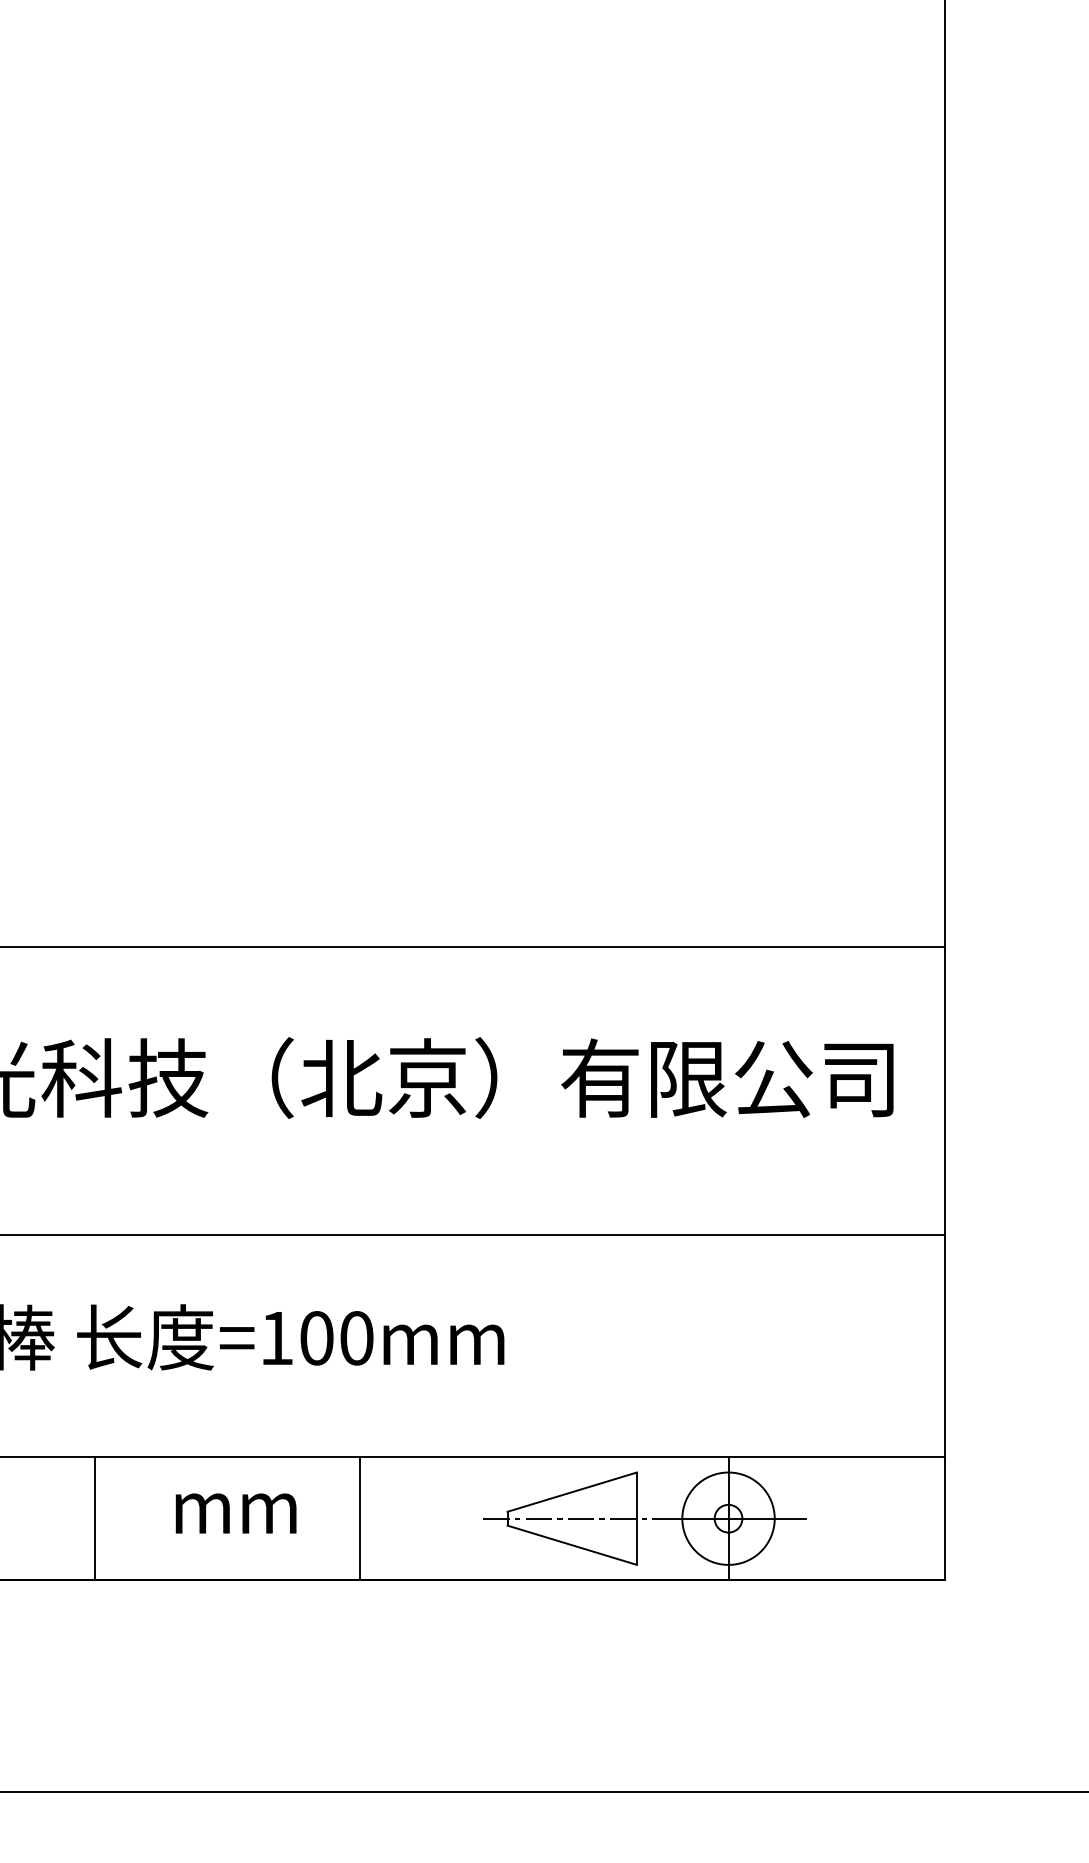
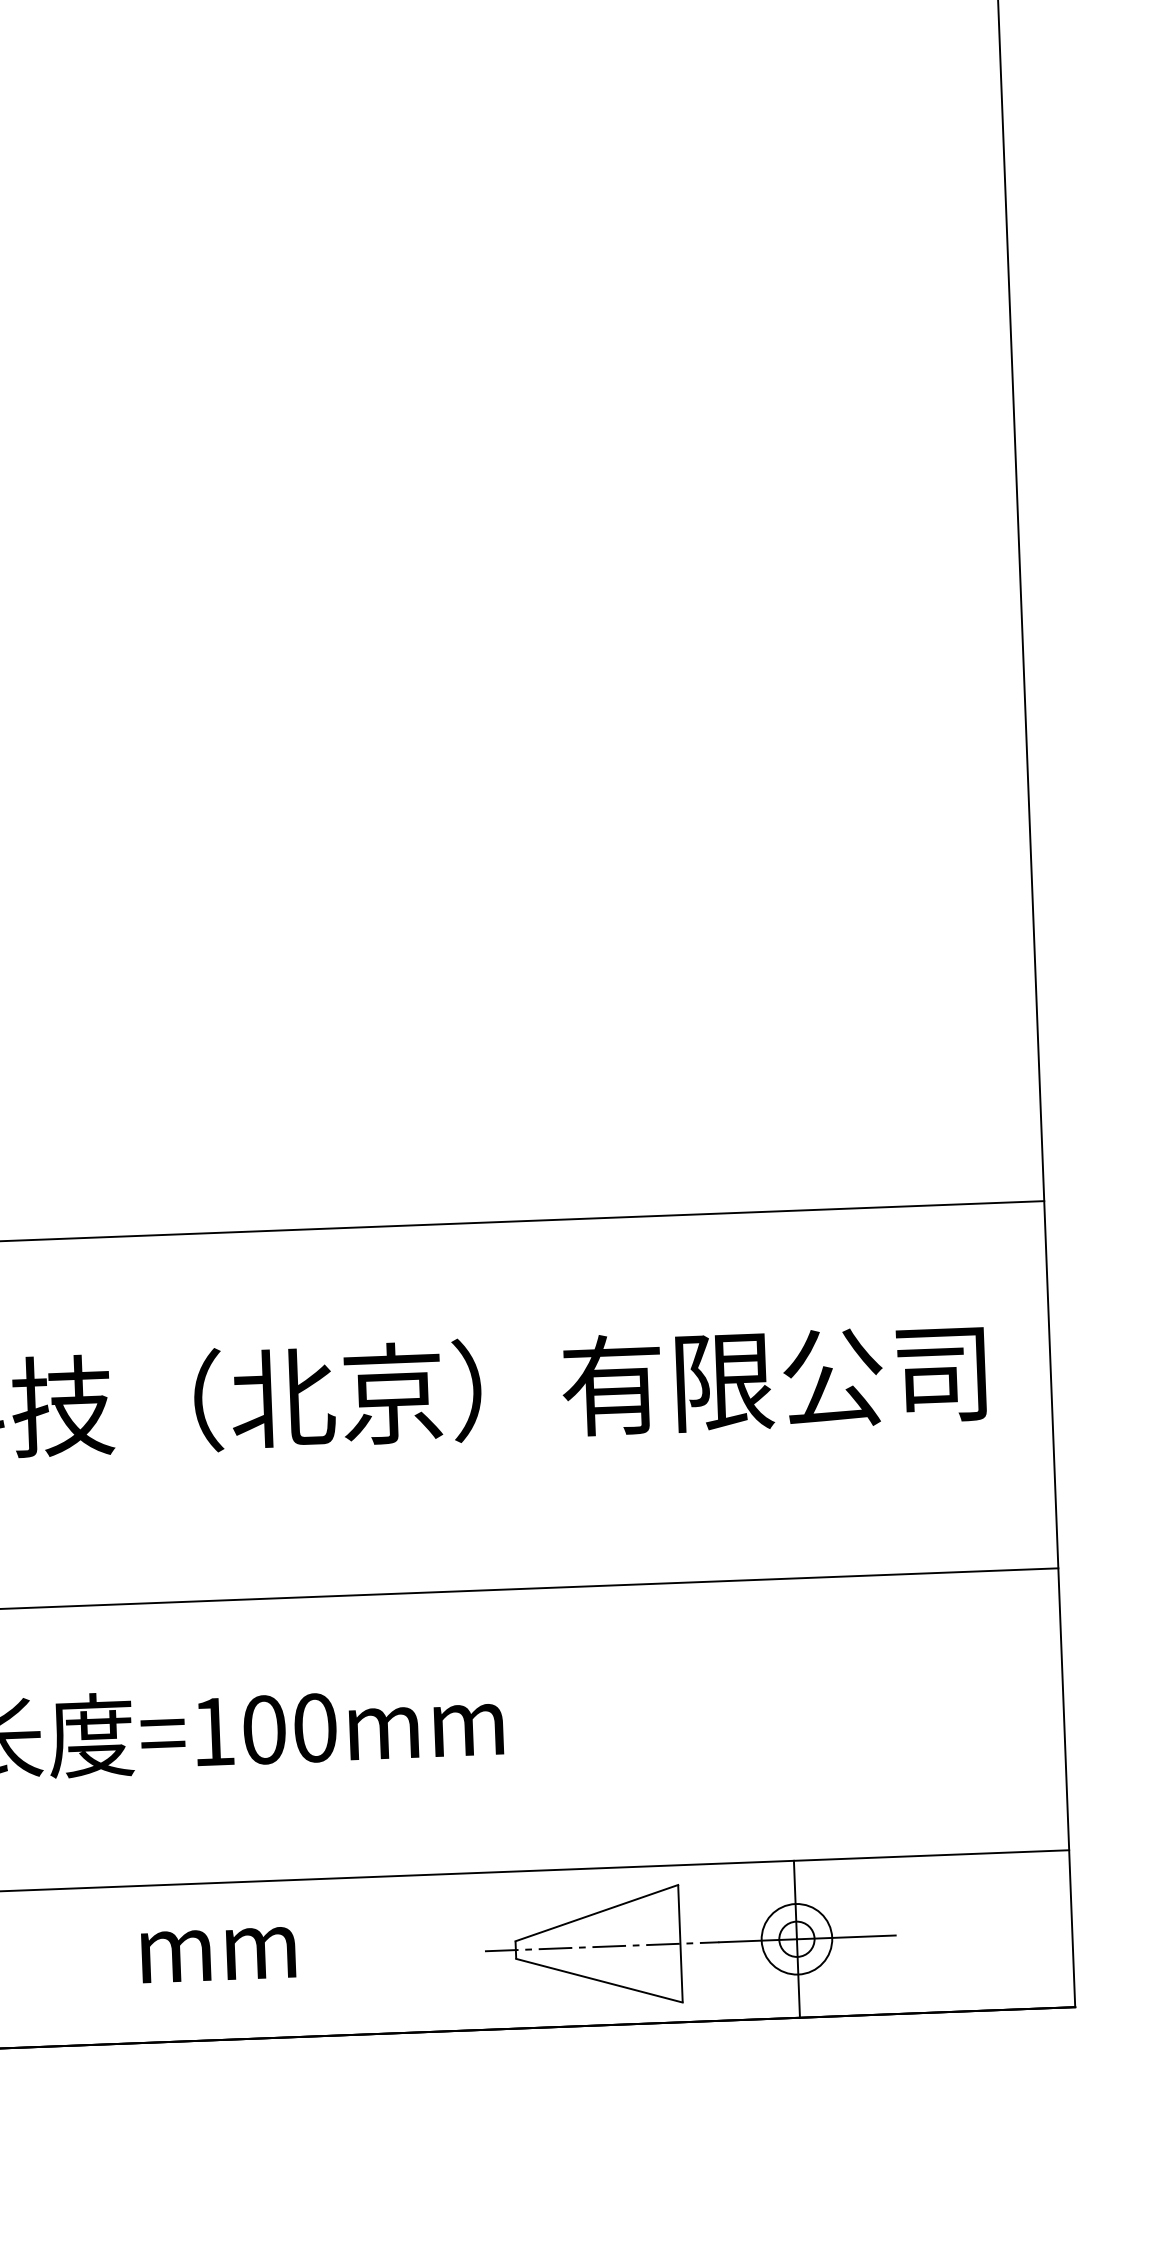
text: (235, 1513) -> (217, 1954), moved
line: (359, 1518) -> (327, 1957), removed
circle: (728, 1518) -> (796, 1939), size x0.6

